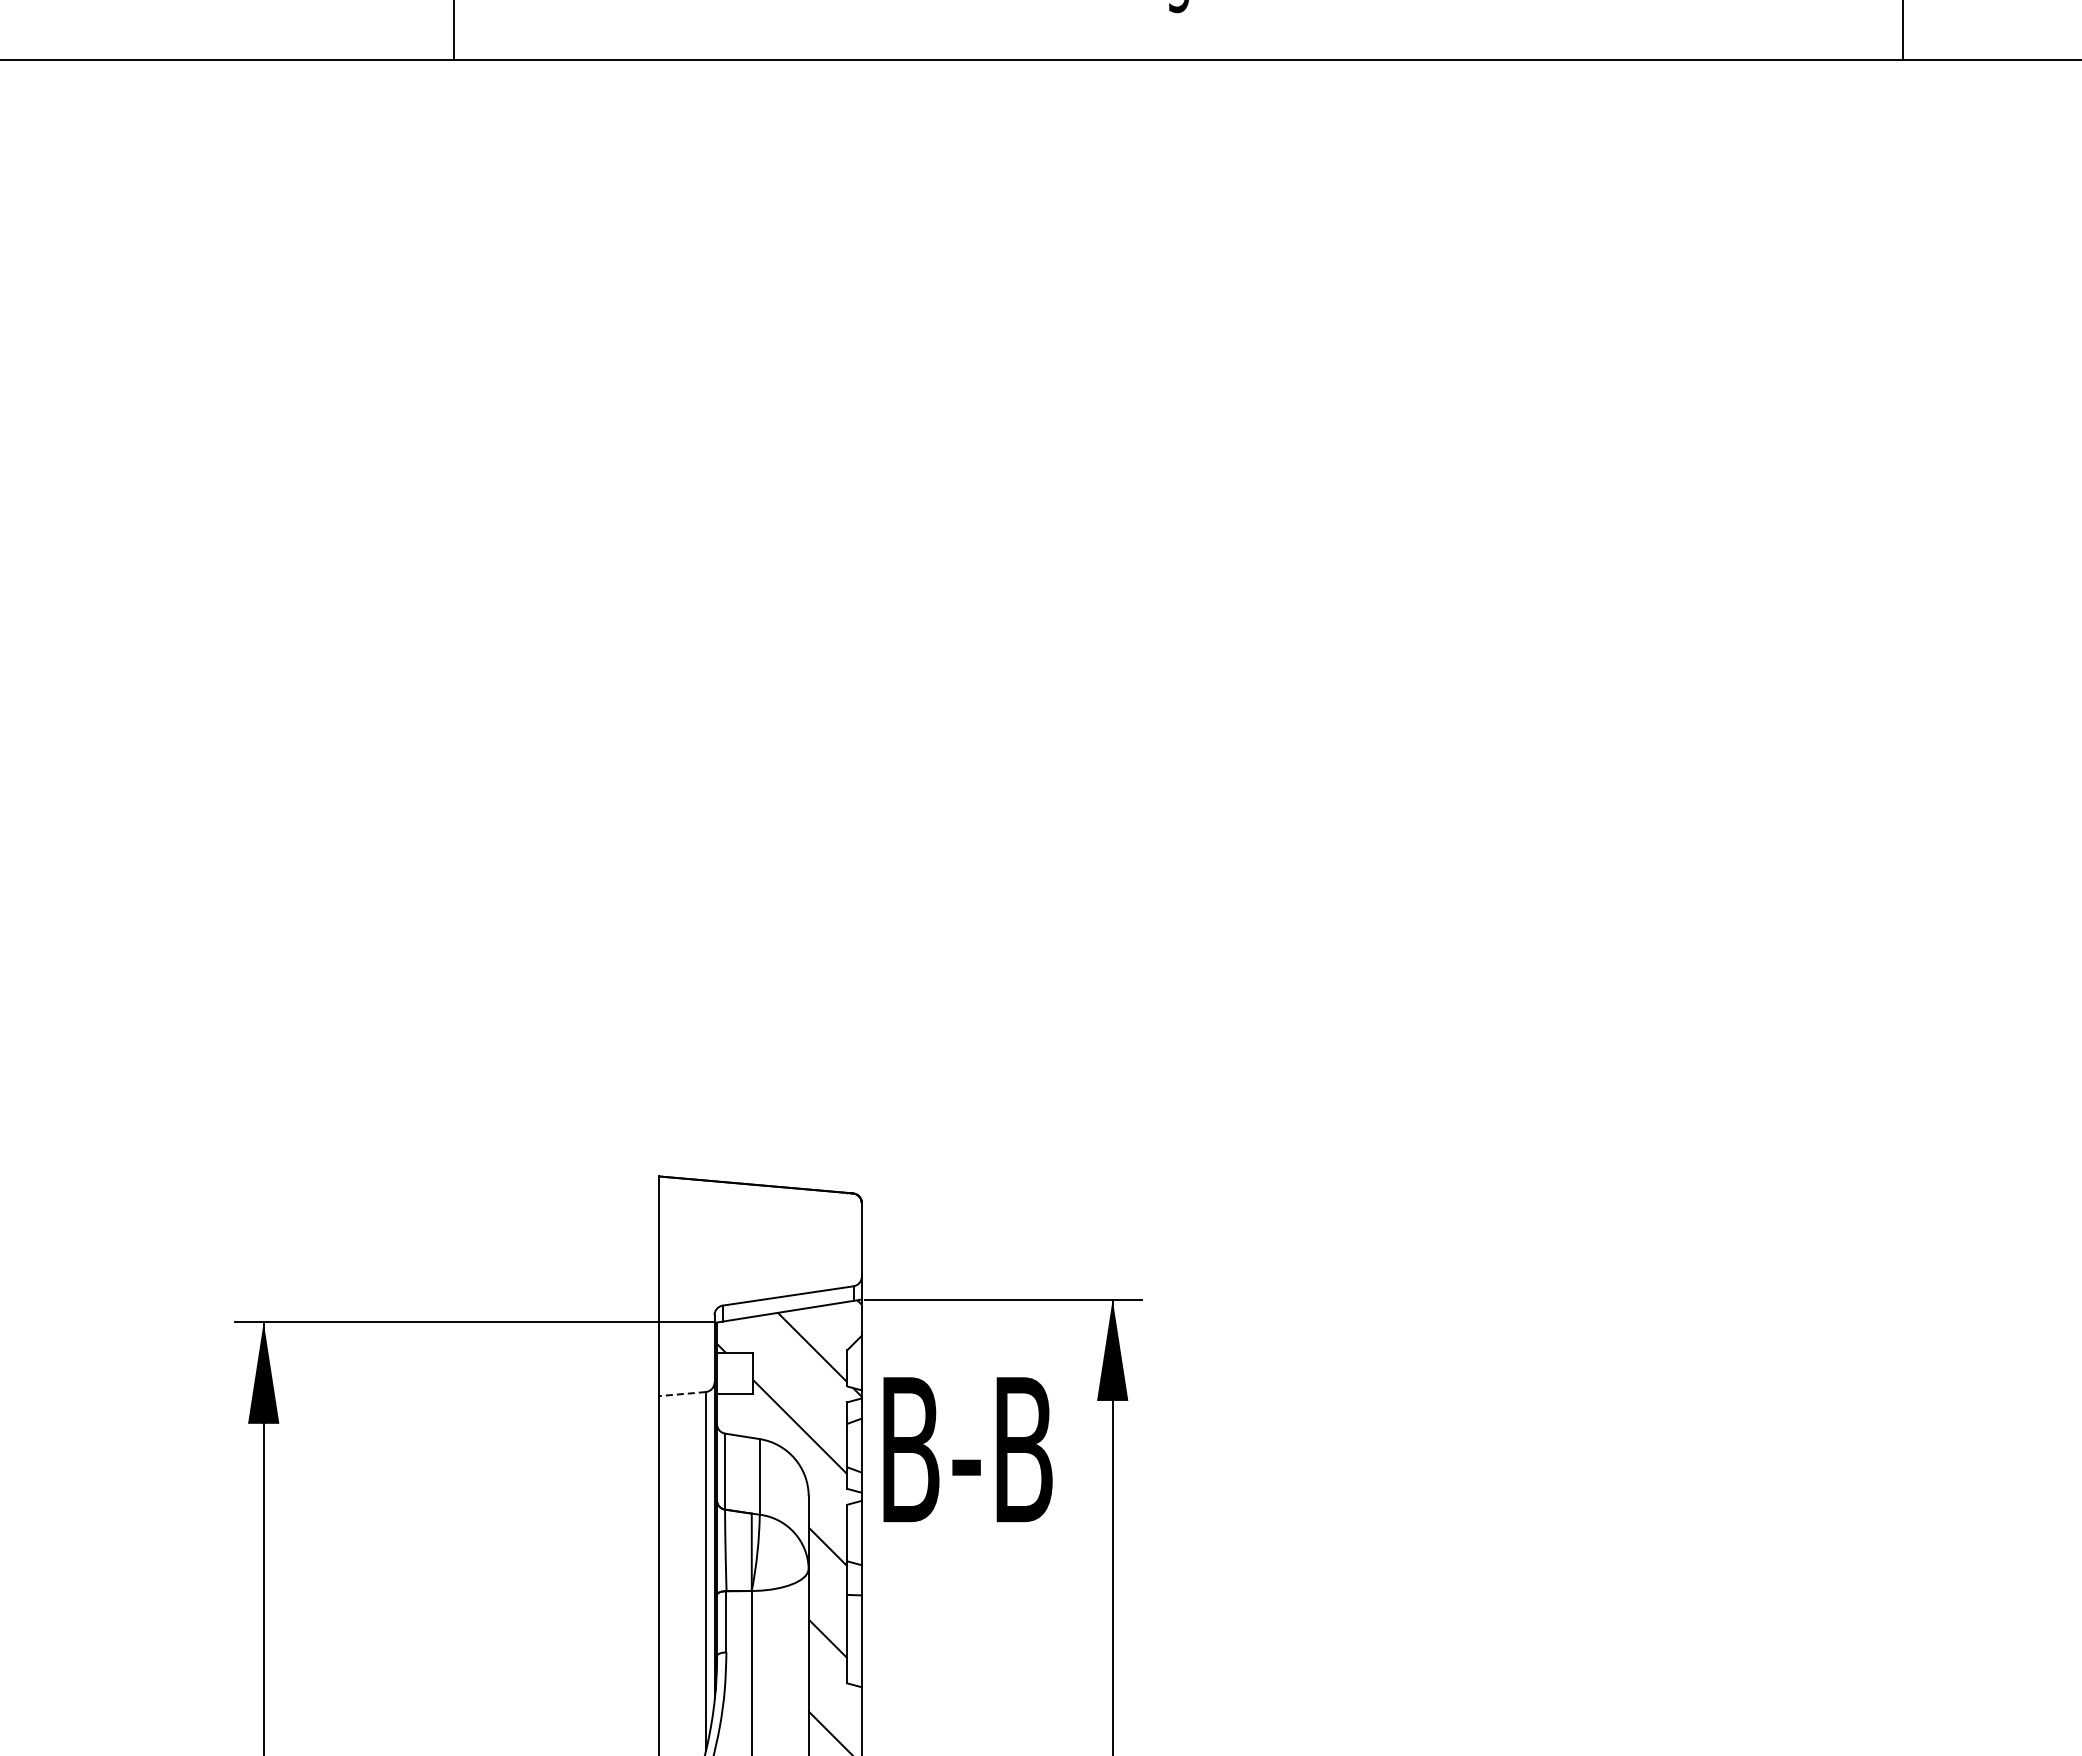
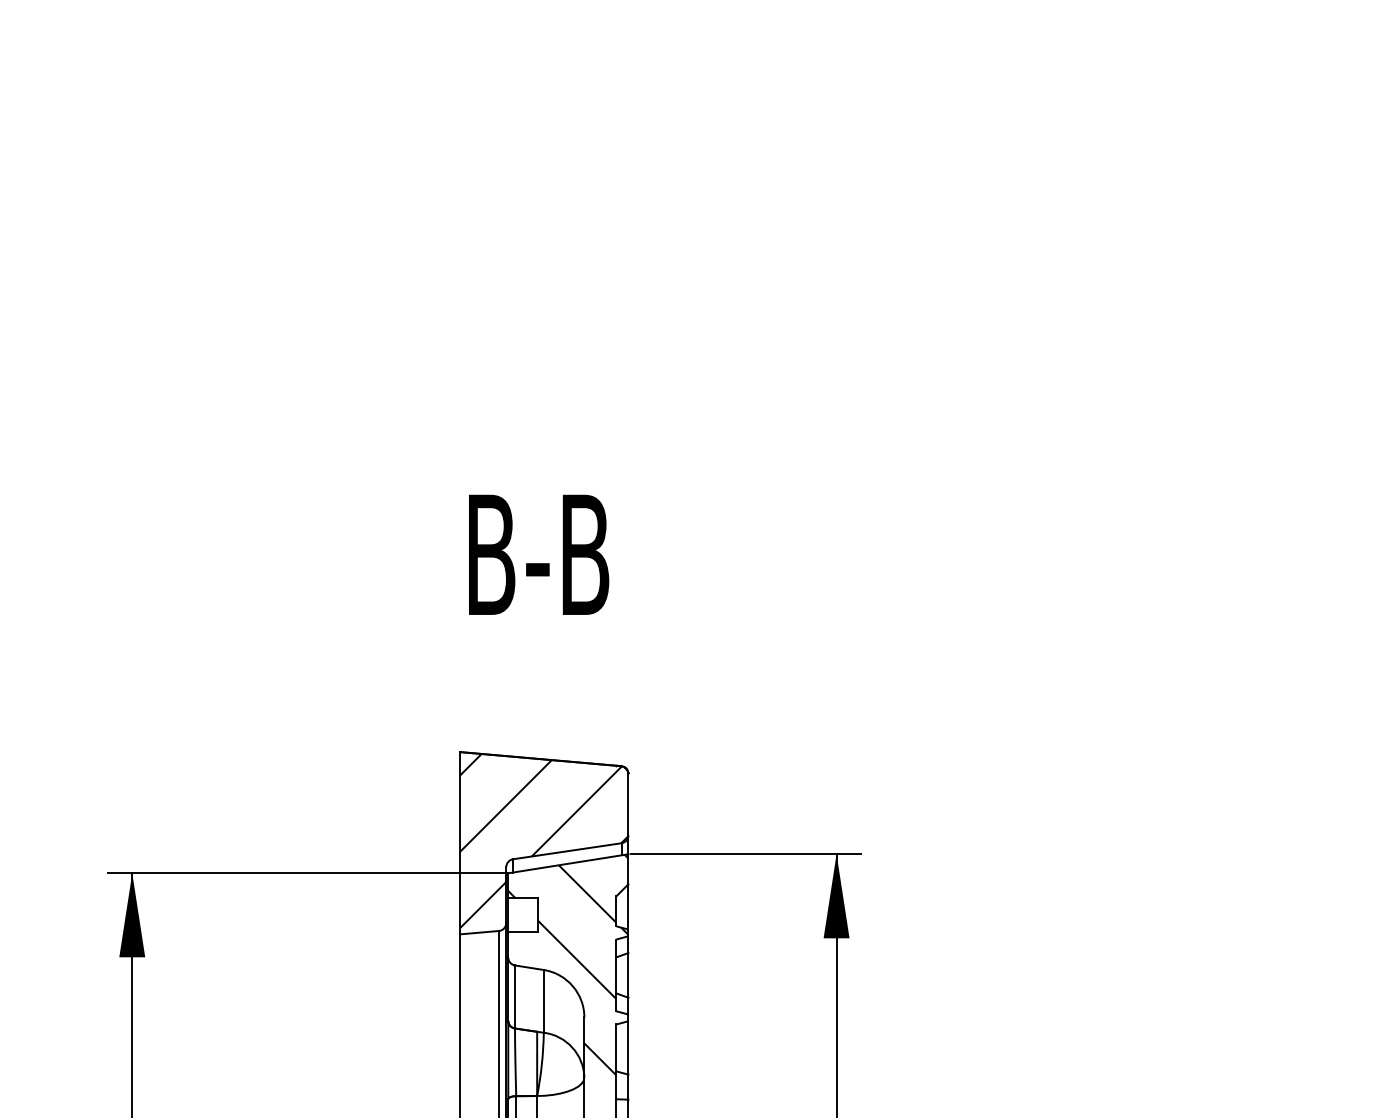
hatch: (760, 1283) -> (544, 840), added
line: (681, 1394) -> (478, 933), dashed -> solid
text: (967, 1449) -> (538, 554), moved

